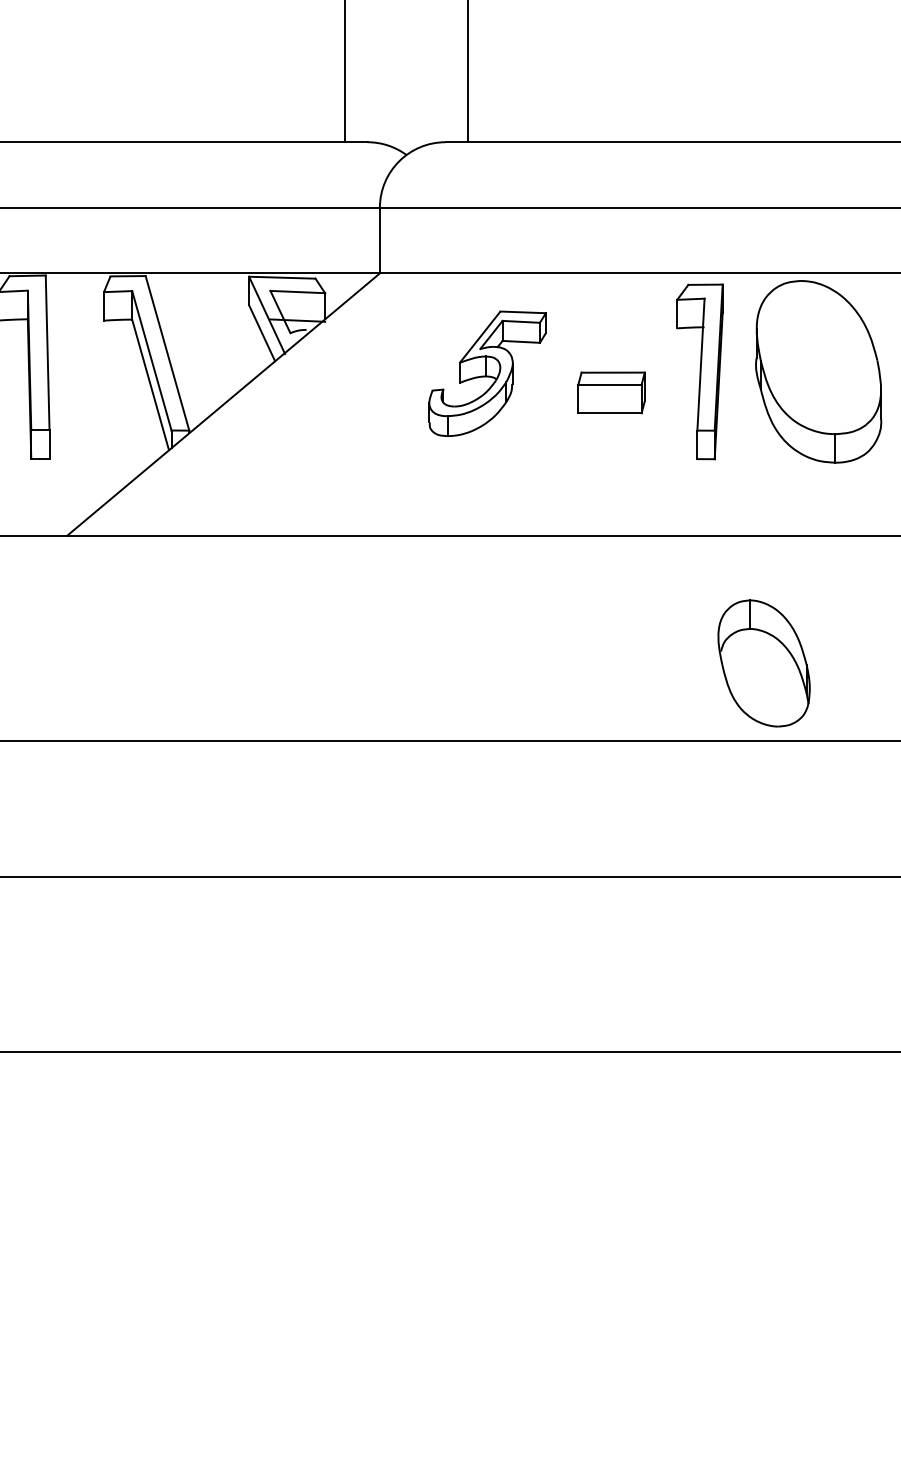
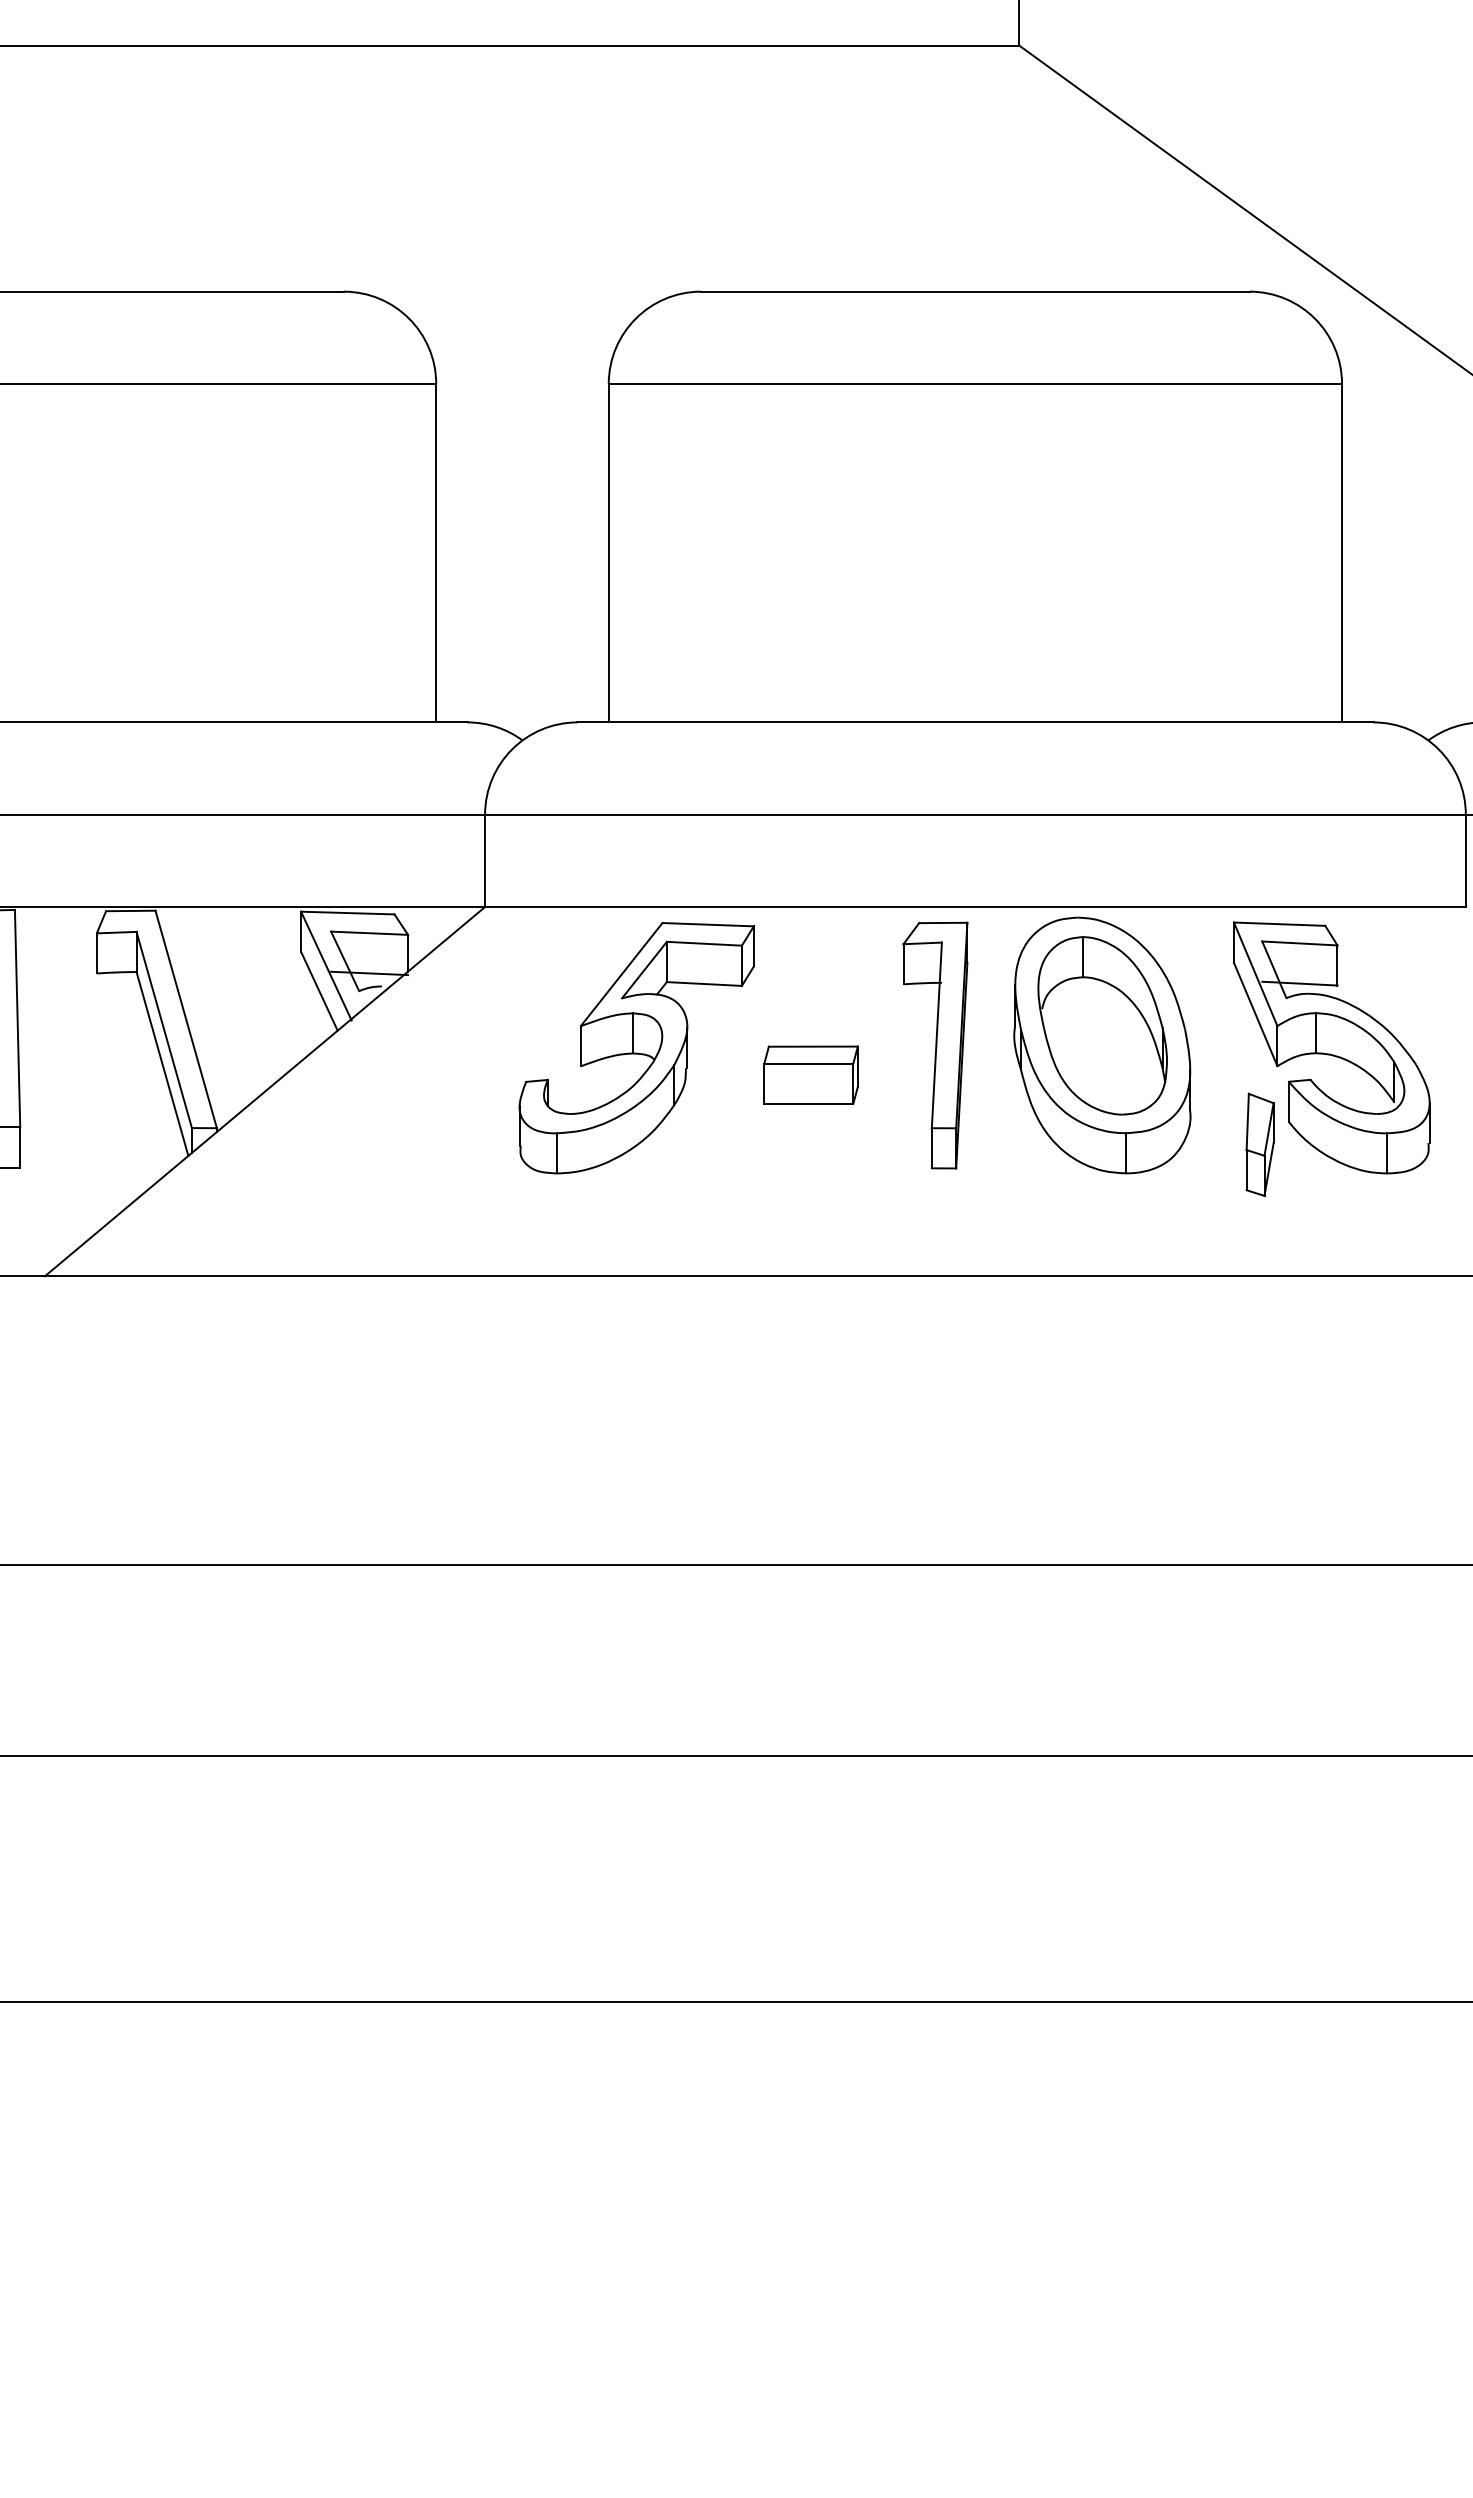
part: (487, 373) -> (636, 1048), size x1.43
part: (763, 663) -> (1102, 1025), moved

